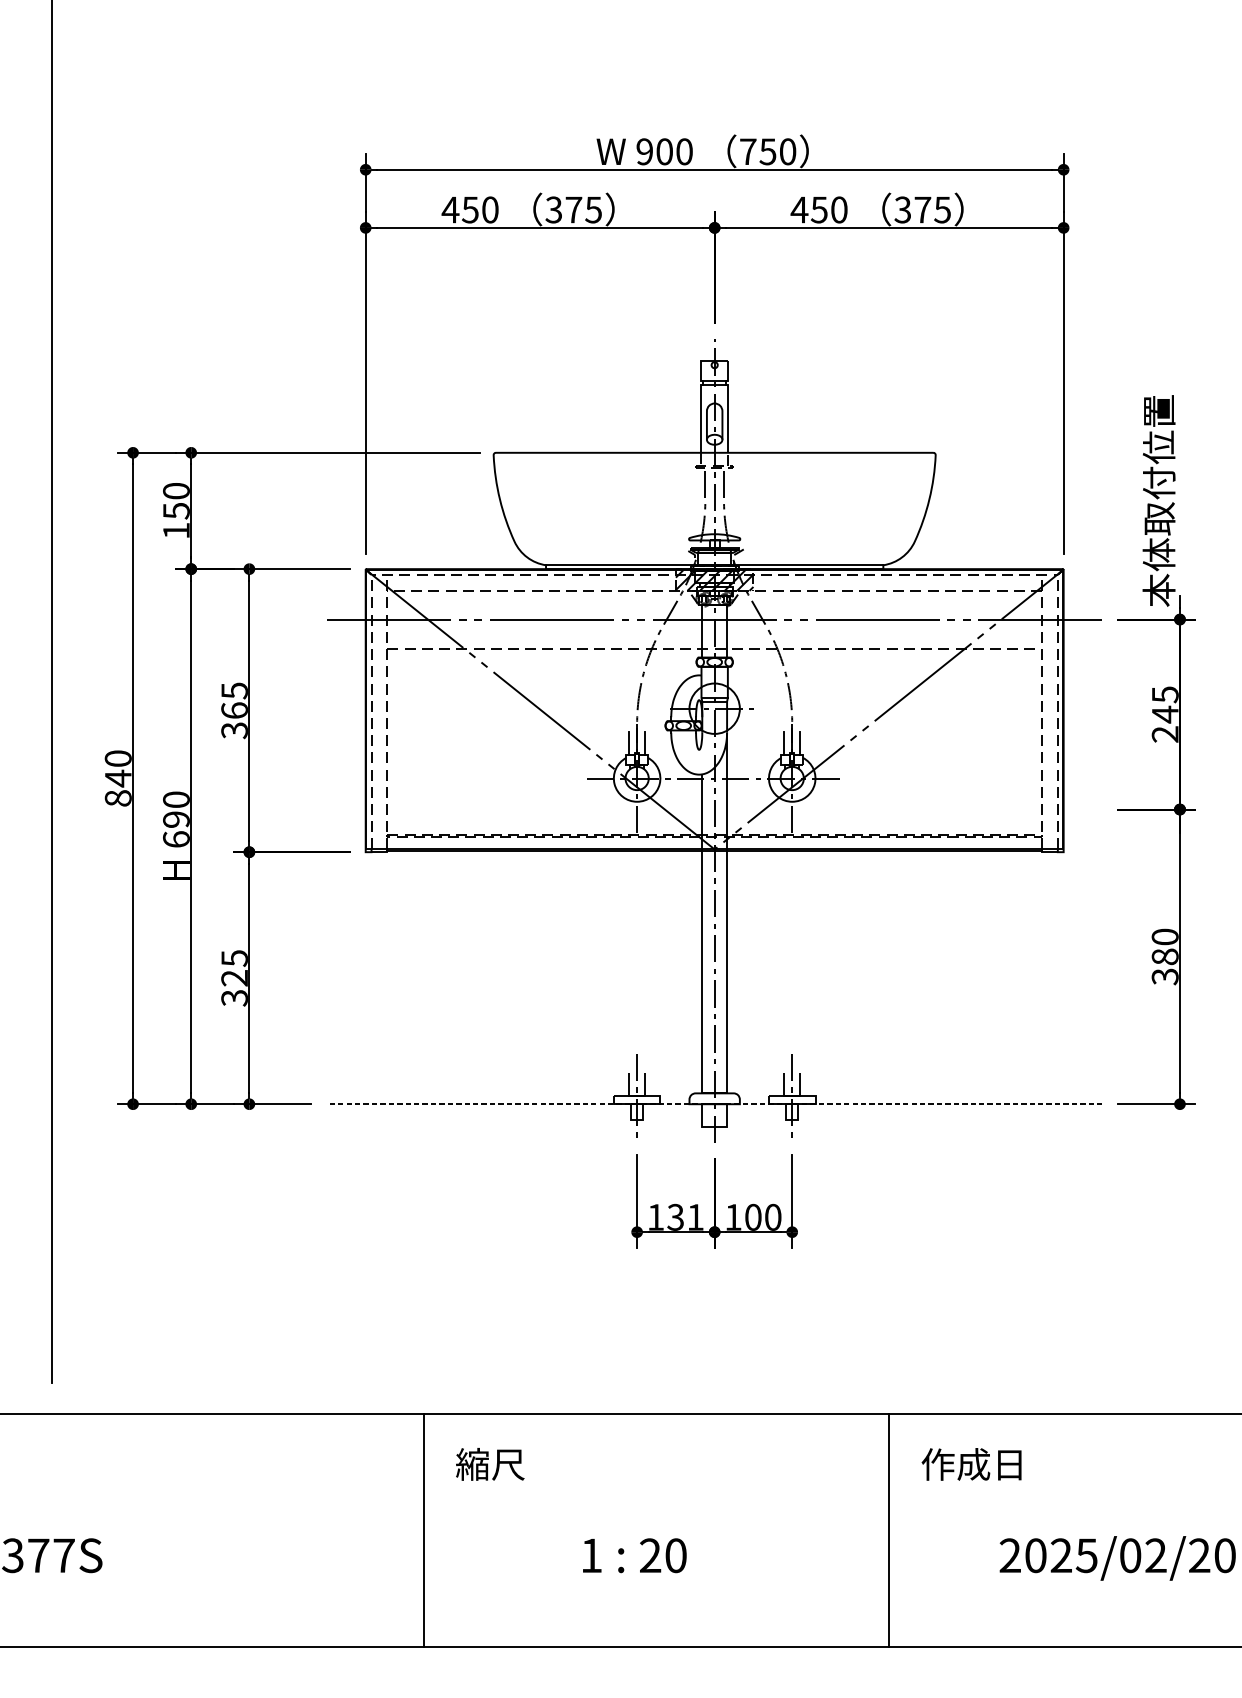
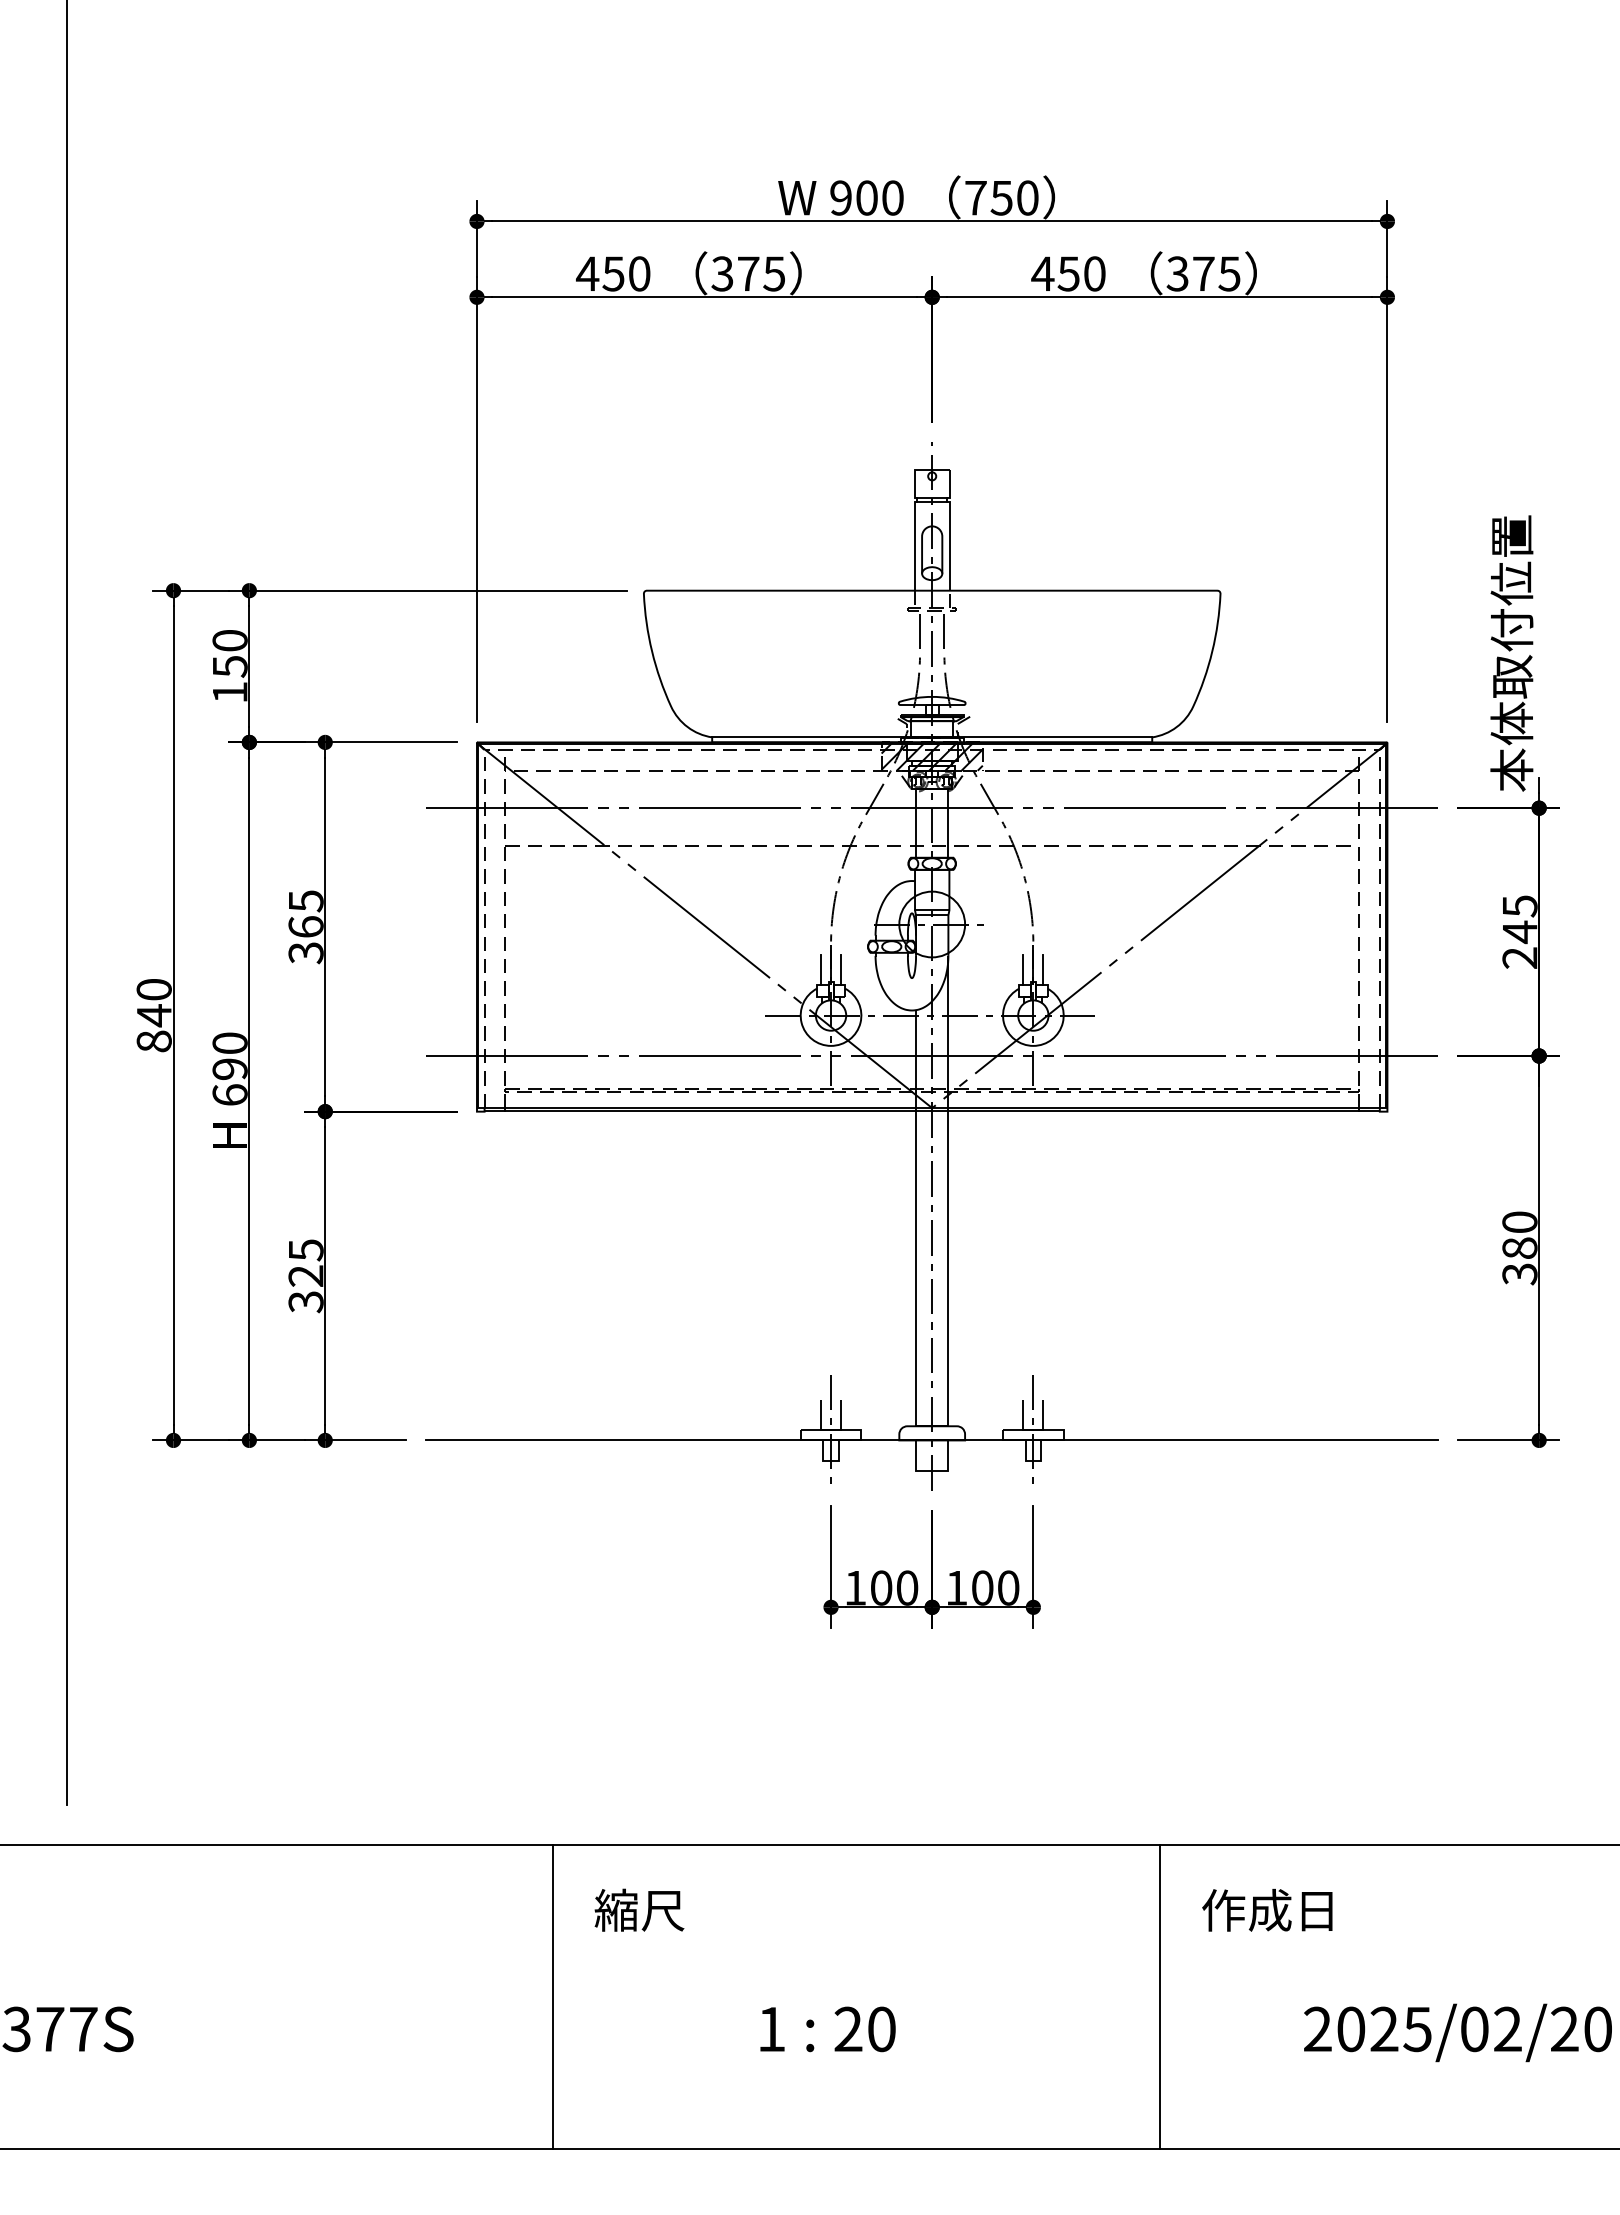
line: (714, 809) -> (932, 1056), added
line: (714, 1104) -> (932, 1440), dashed -> solid
text: (685, 1216) -> (894, 1587), 131 -> 100

